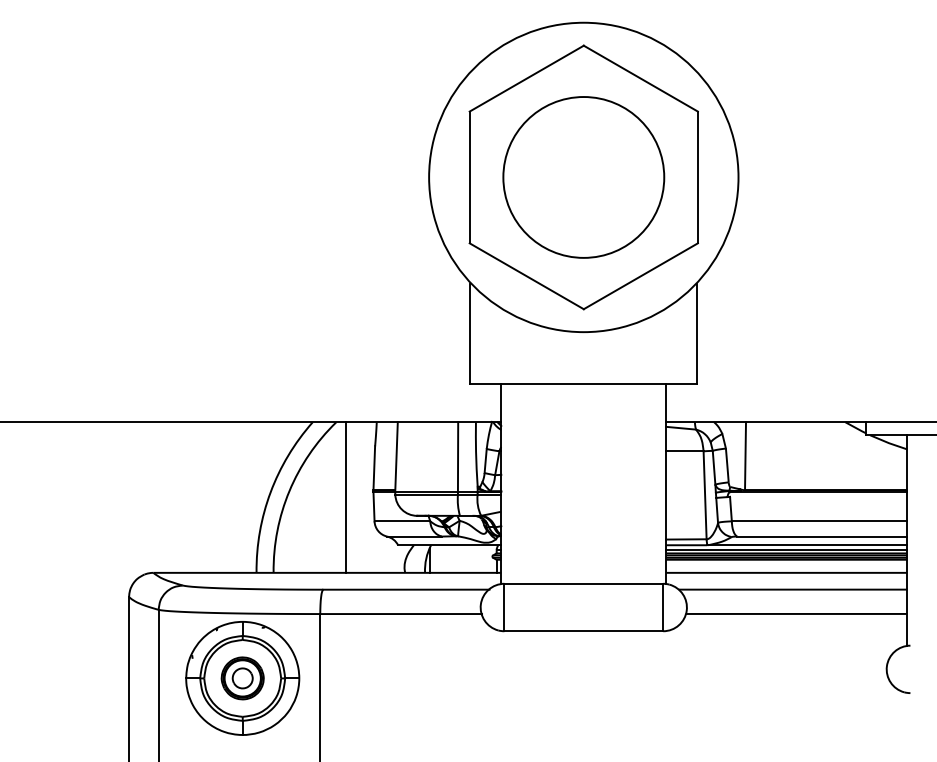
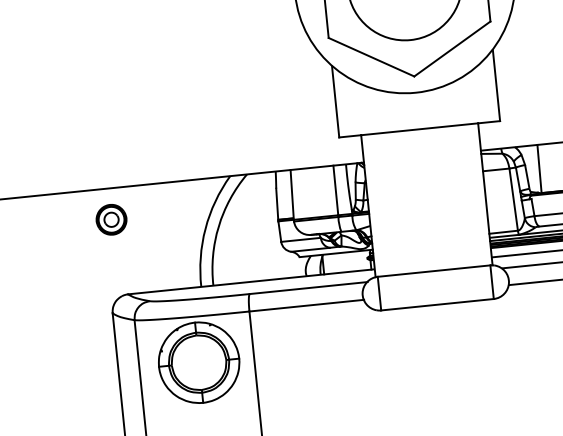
line: (345, 497) -> (258, 227), removed
part: (242, 678) -> (111, 219), moved

